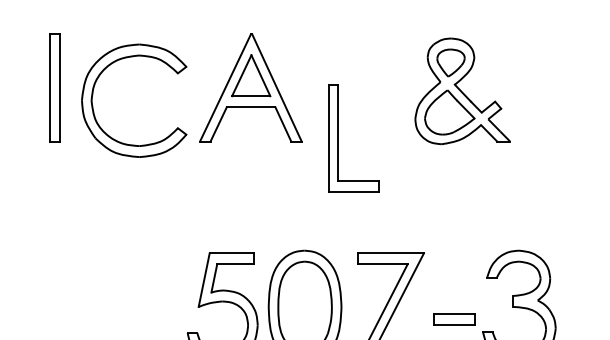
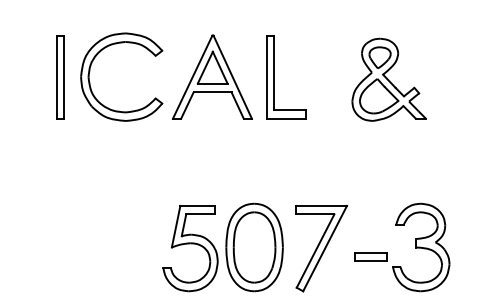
part: (461, 90) -> (388, 79), moved
part: (94, 93) -> (90, 71), moved
part: (338, 138) -> (274, 77), moved

